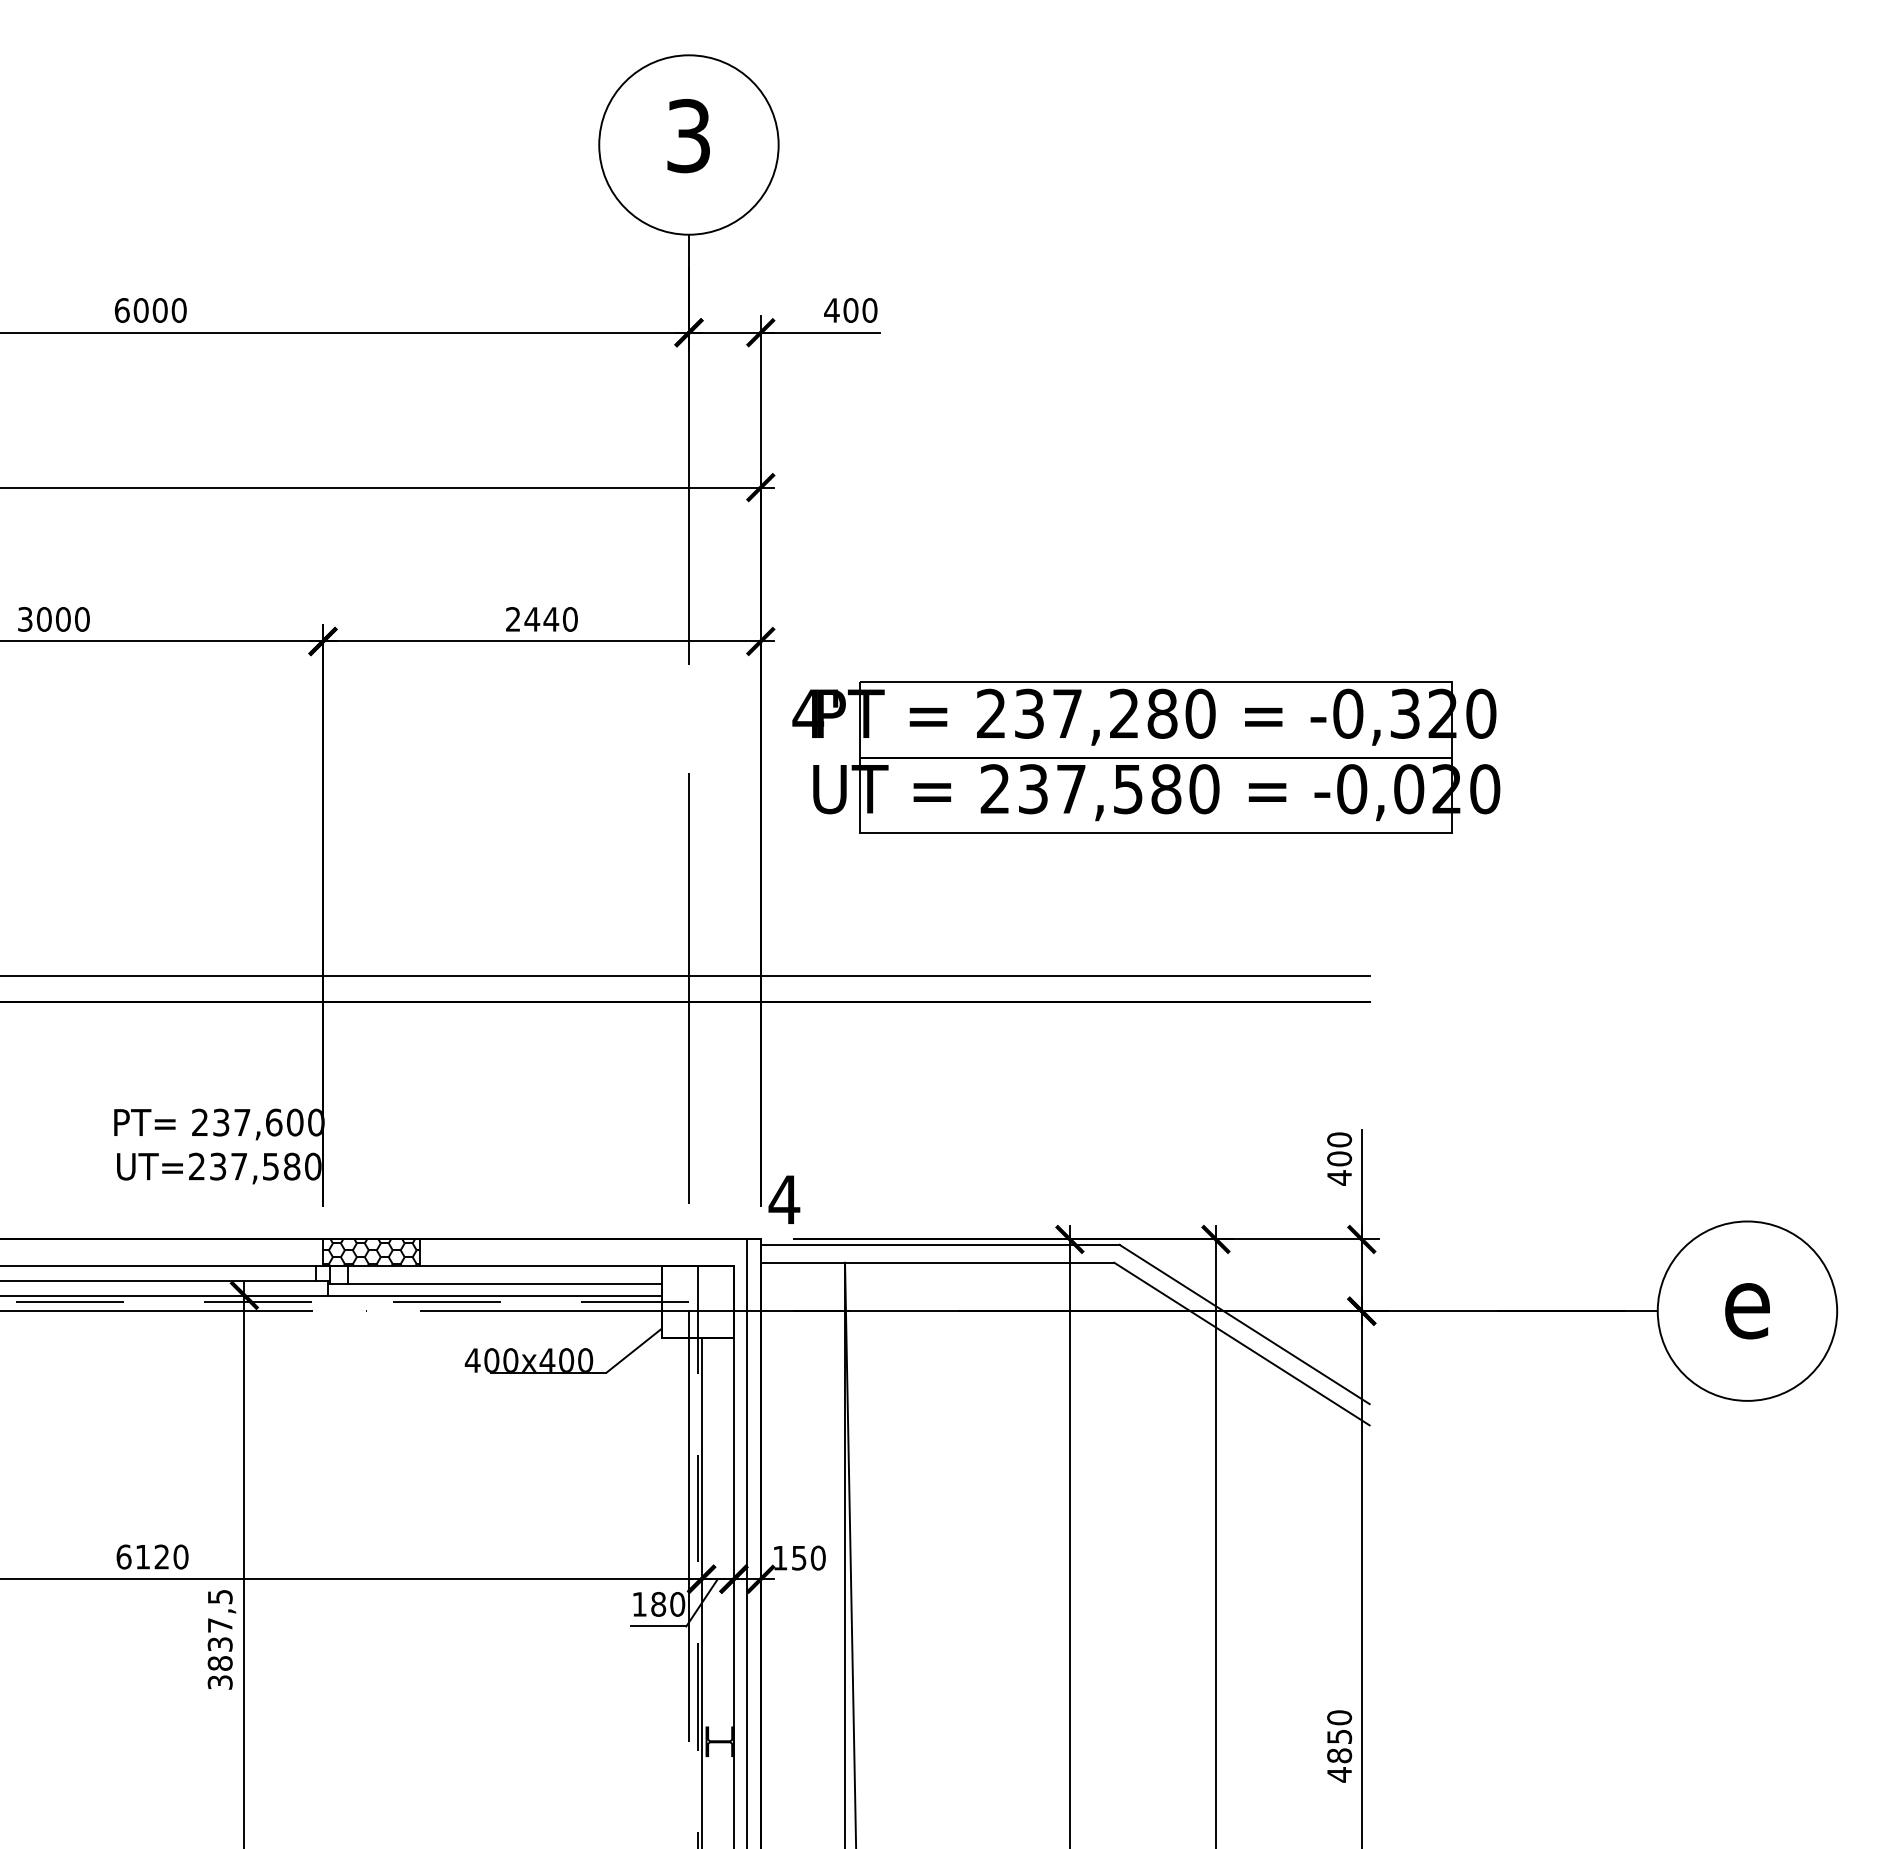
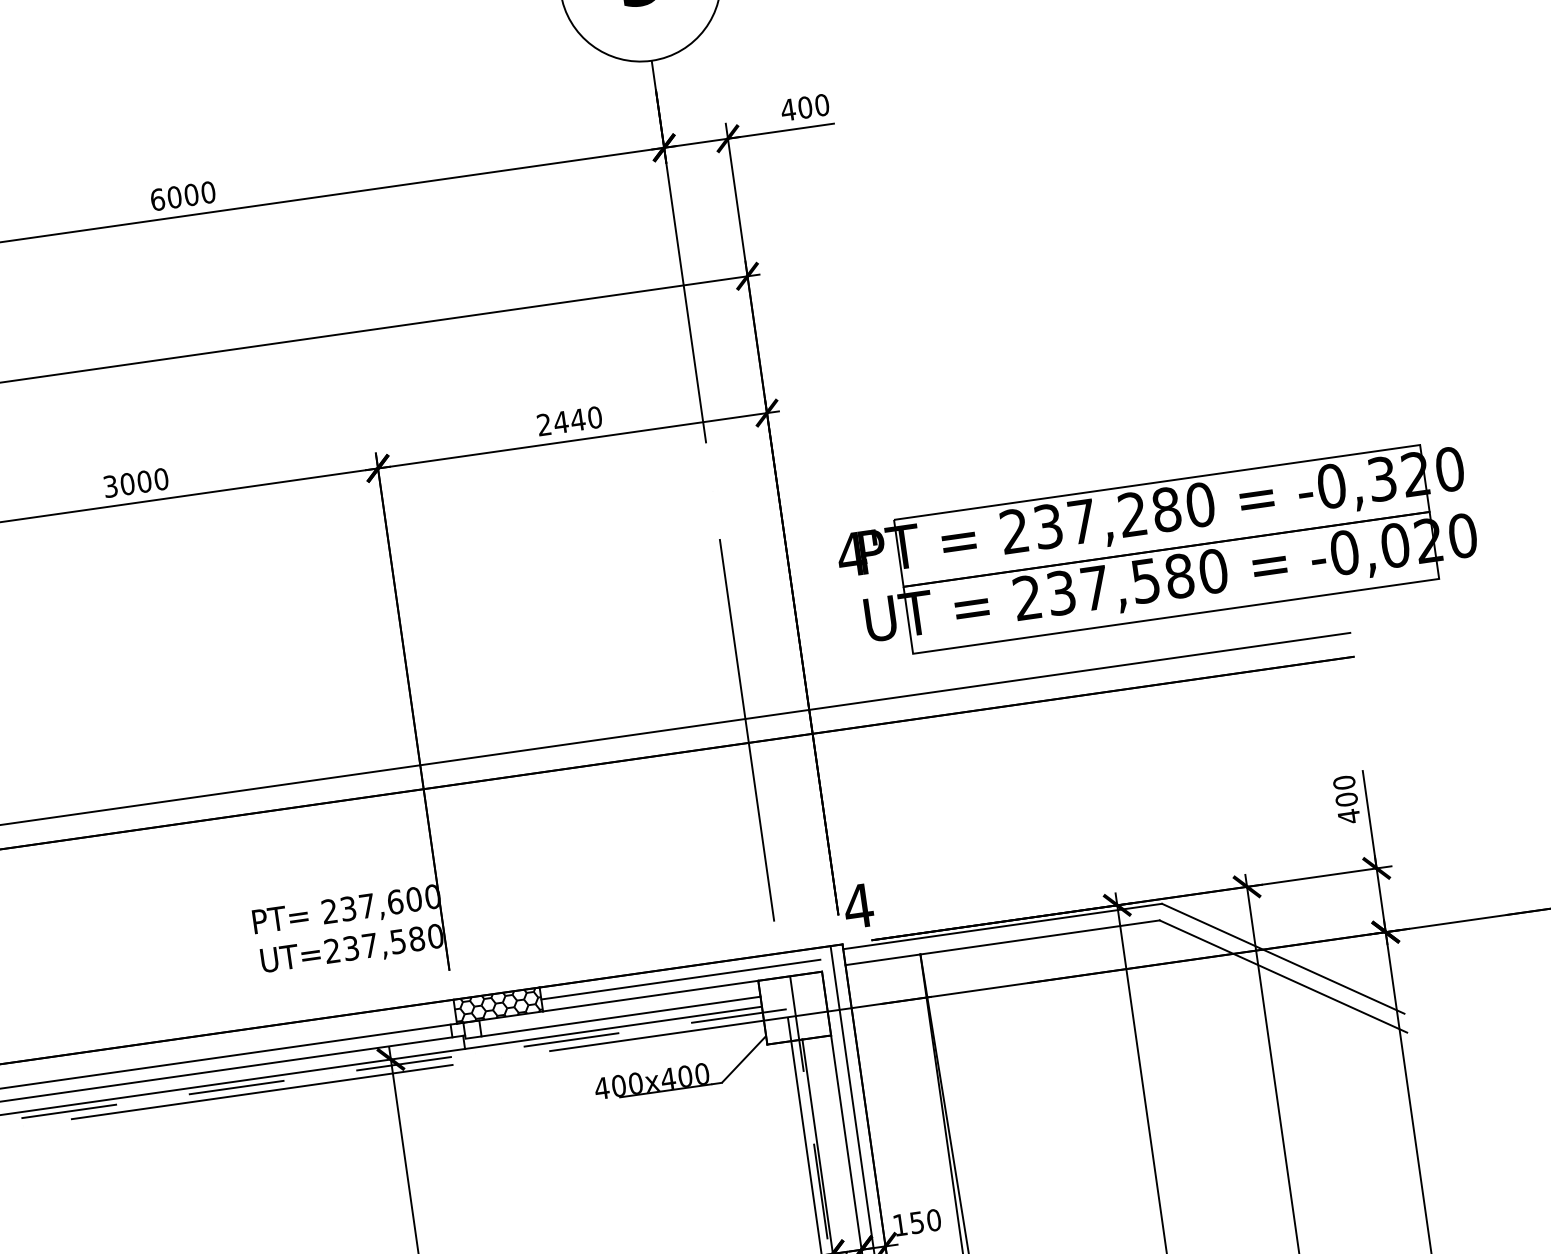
part: (1146, 757) -> (1157, 550), moved
line: (576, 1252) -> (680, 979), added

